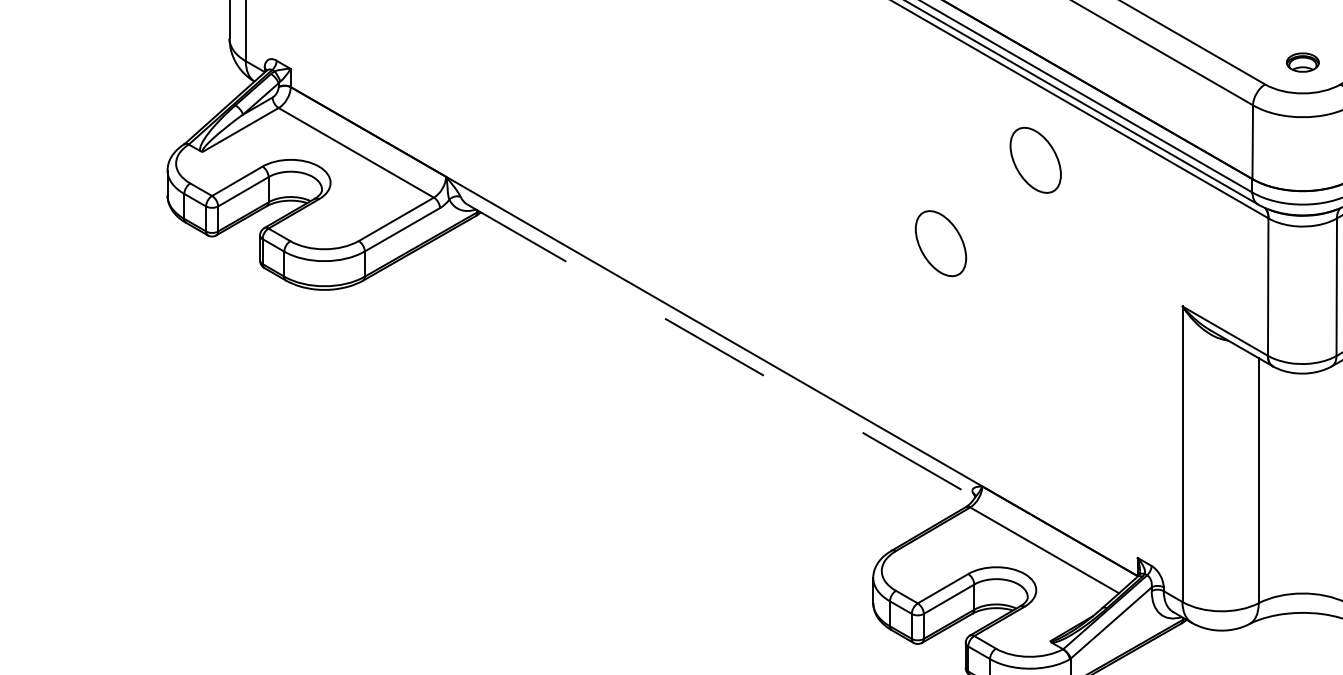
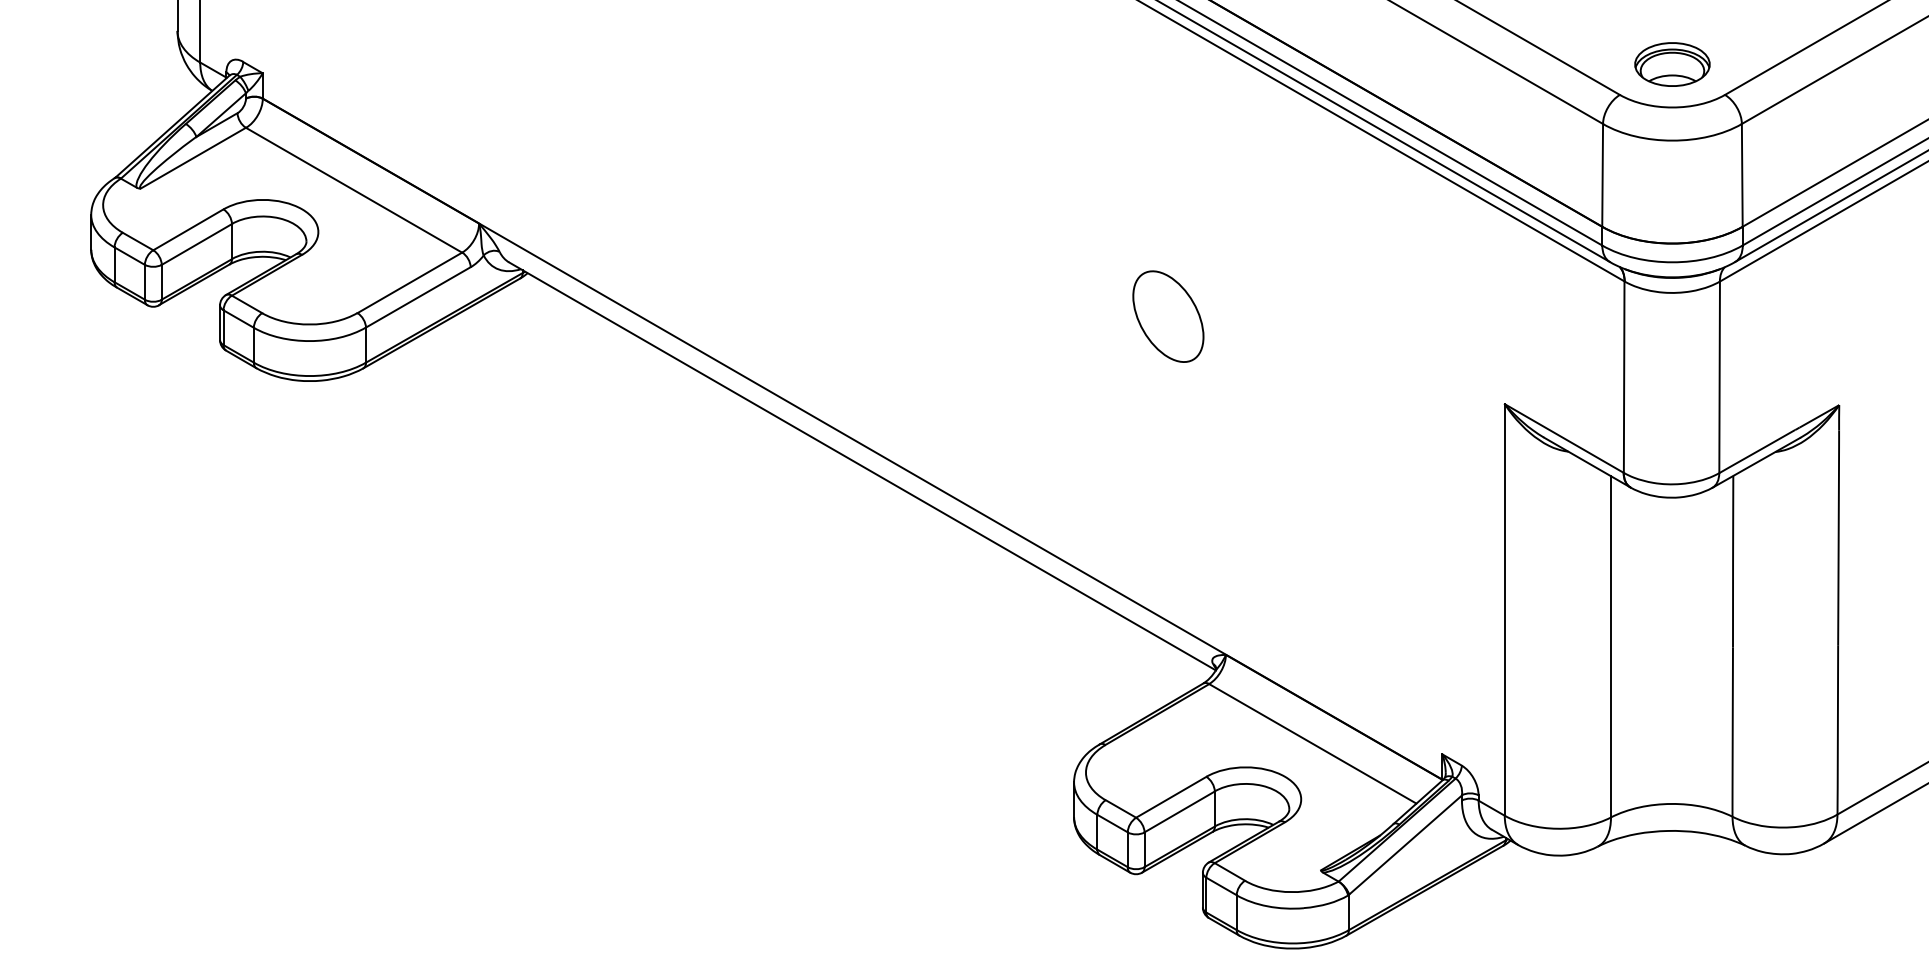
part: (1302, 62) -> (1672, 64), size x1.67
part: (1035, 160) -> (1300, 200), removed
line: (721, 351) -> (862, 466), dashed -> solid

